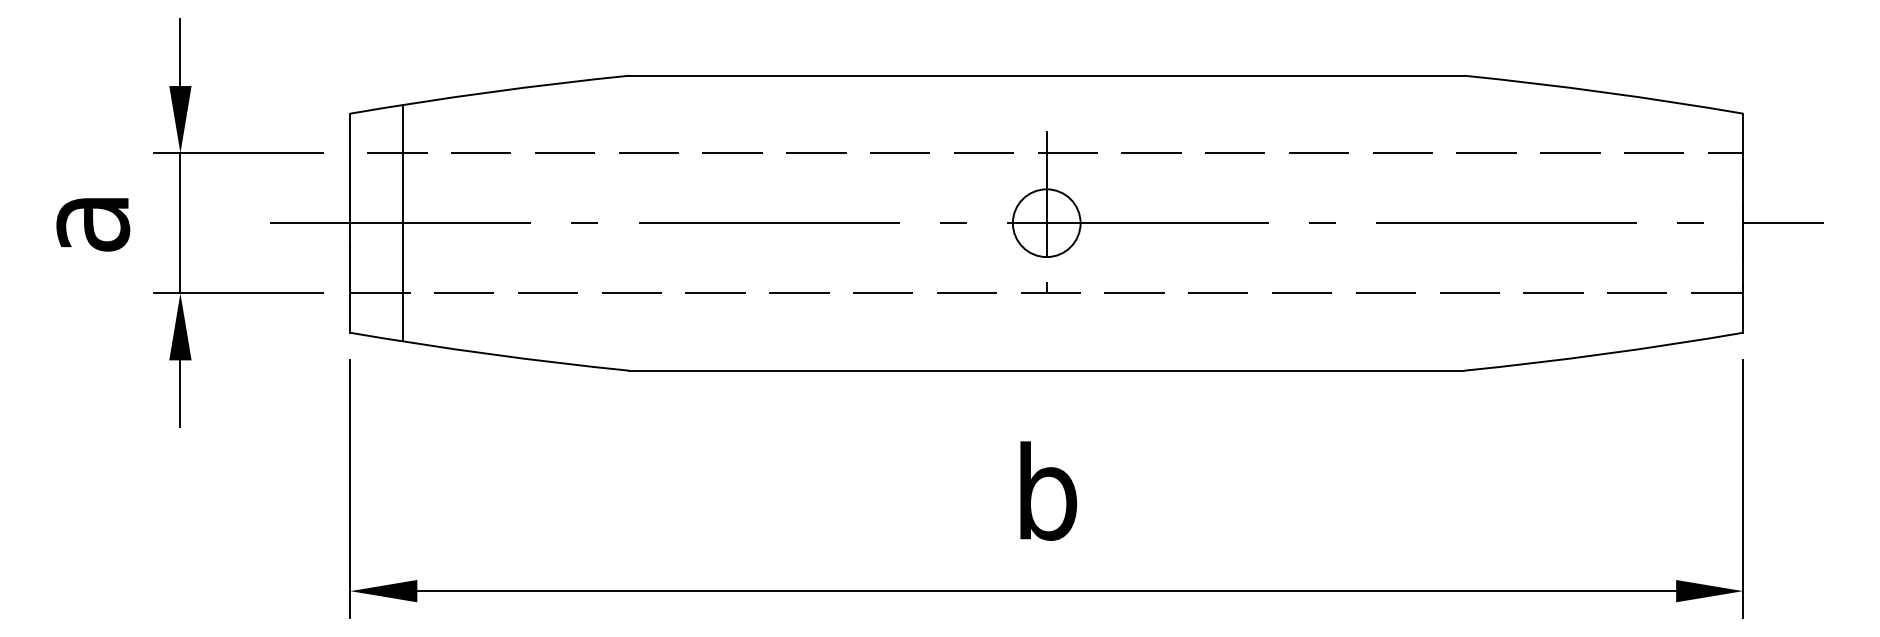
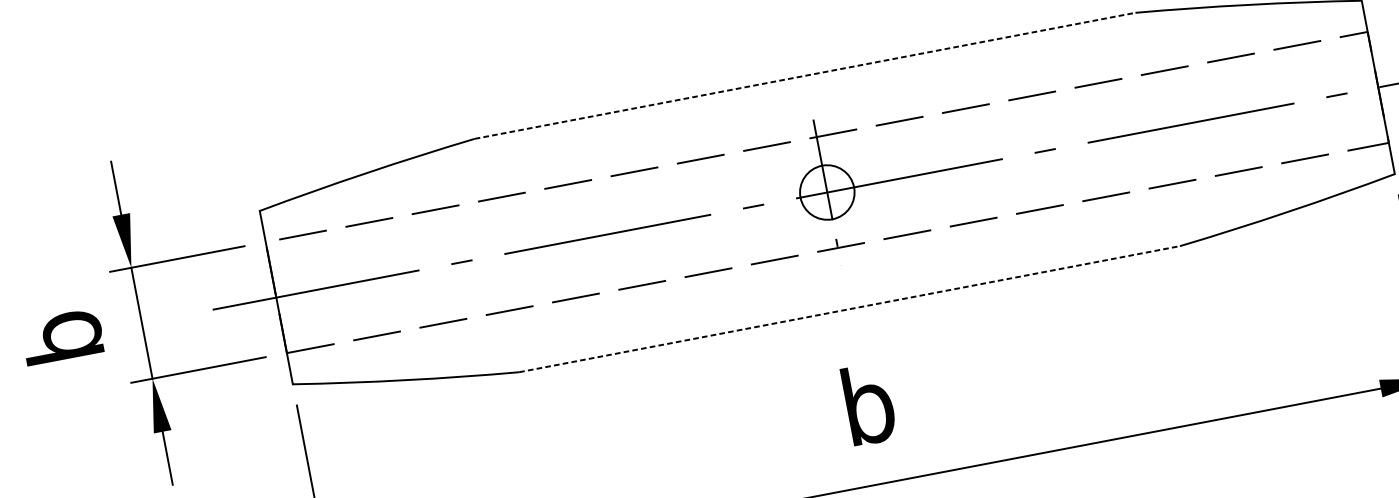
line: (1046, 75) -> (804, 75), solid -> dashed
text: (80, 221) -> (62, 336), a -> b
line: (402, 223) -> (317, 289), removed
line: (1046, 370) -> (849, 309), solid -> dashed

